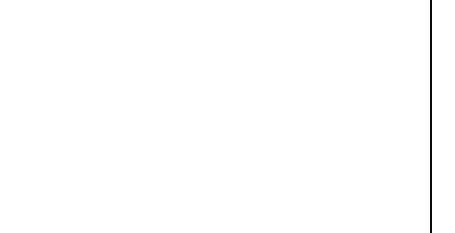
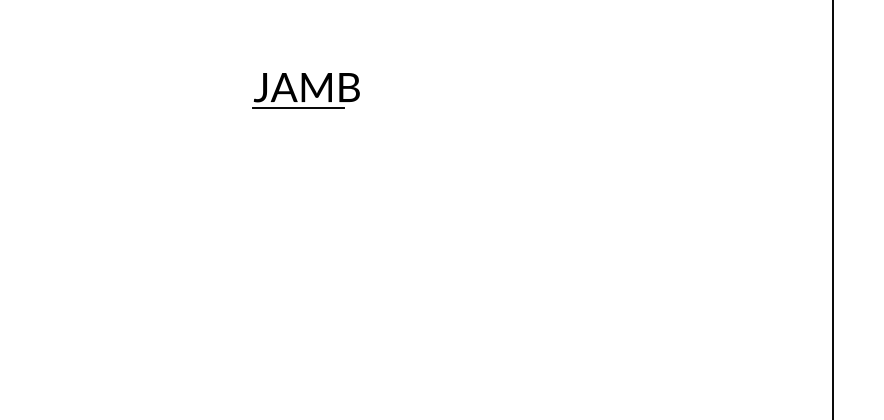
part: (159, 34) -> (305, 91), added

